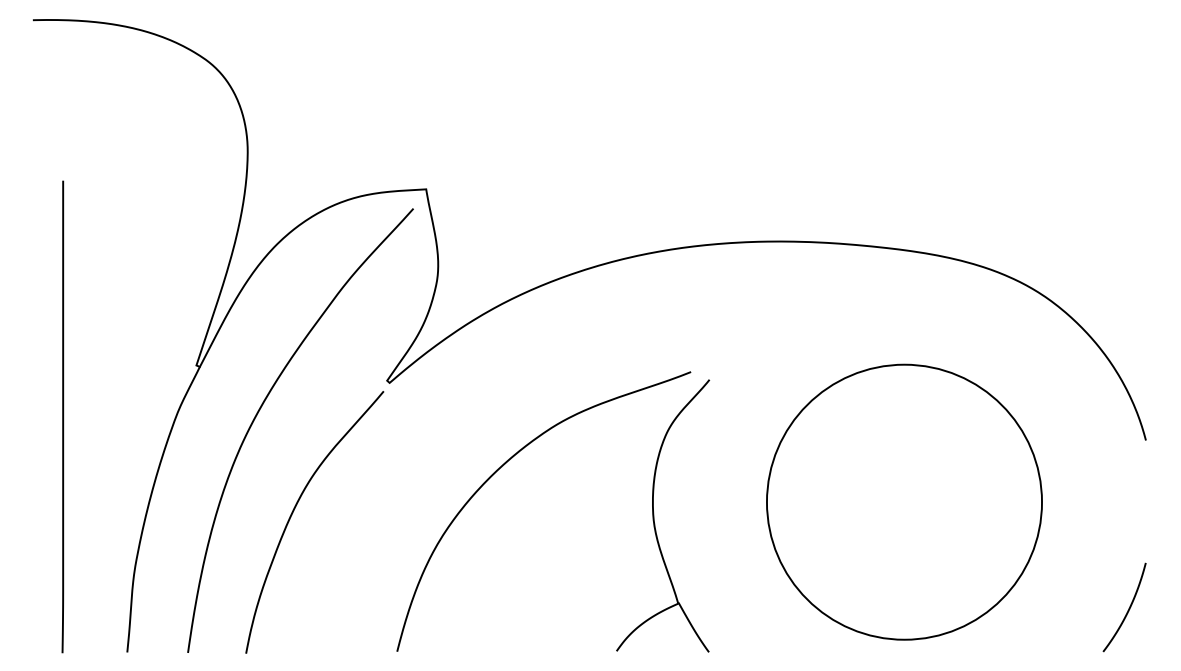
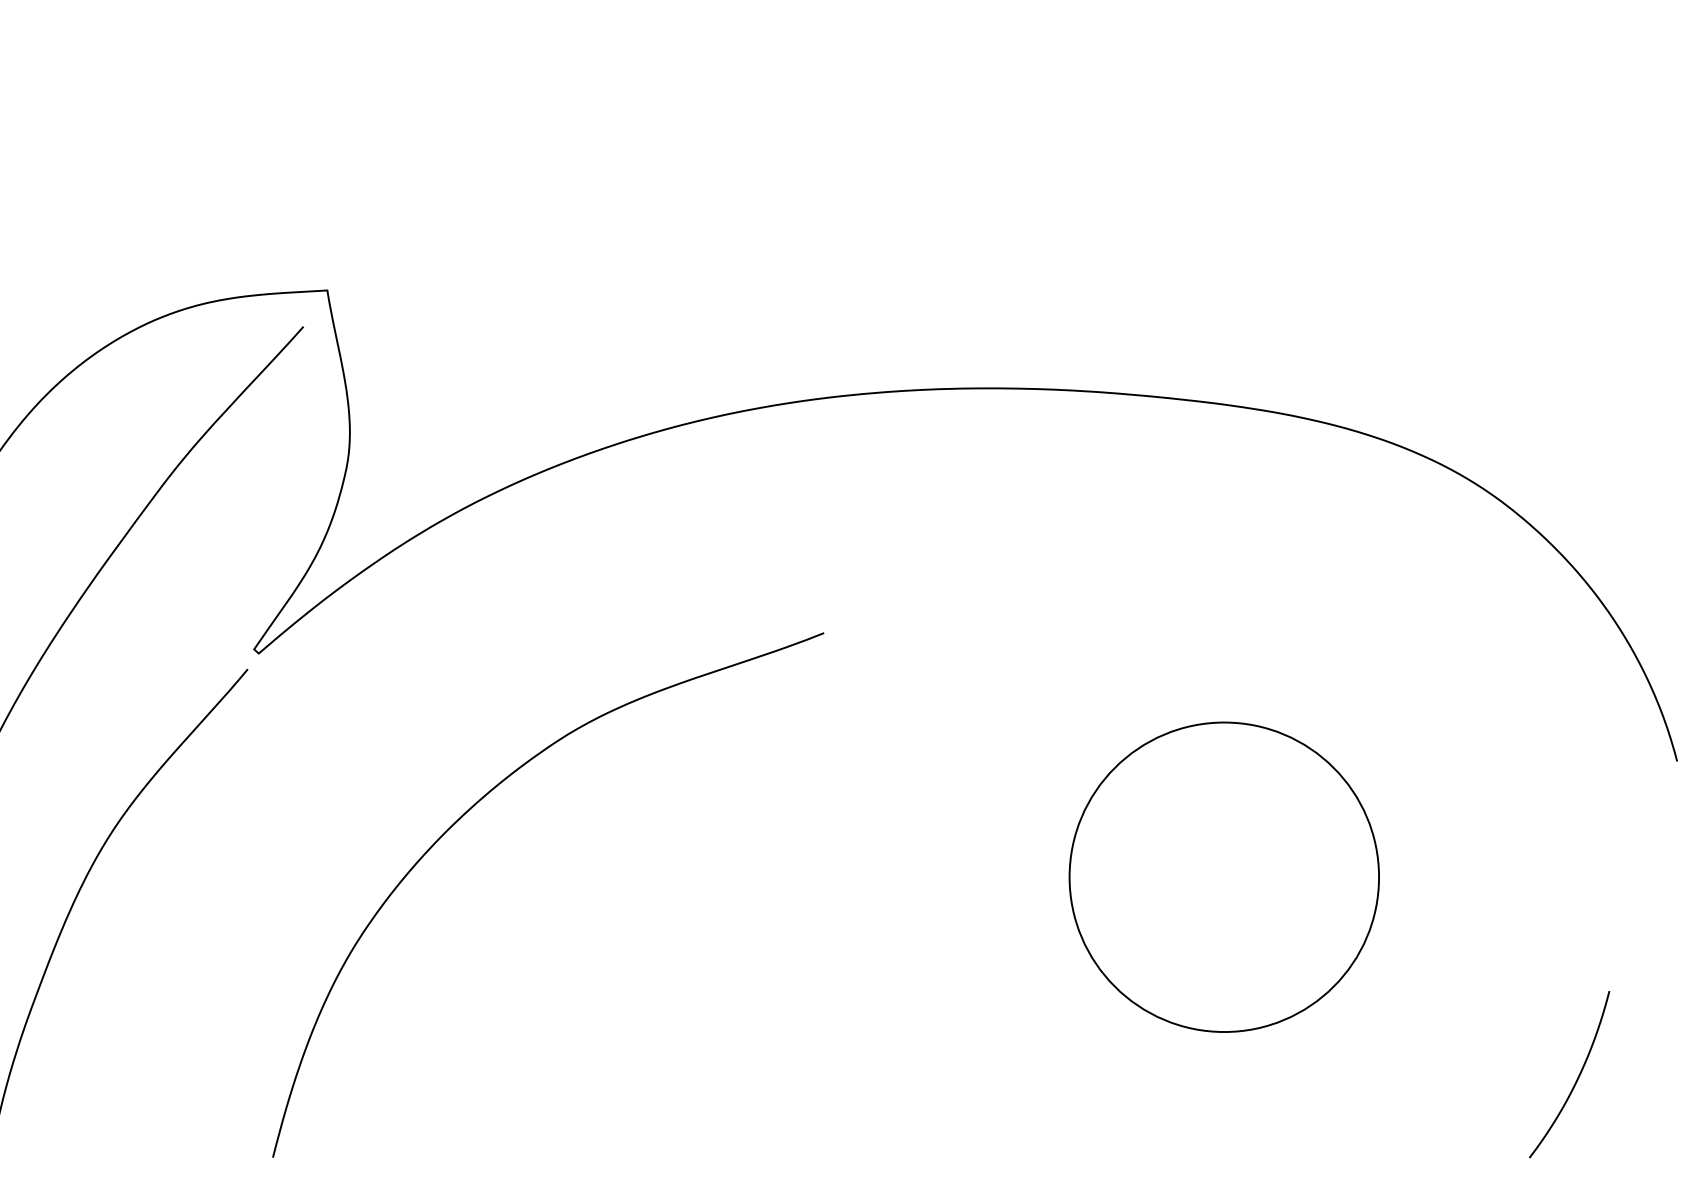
circle: (904, 501) -> (1224, 875), size x0.6
part: (654, 515) -> (755, 902), removed
curve: (1128, 608) -> (1576, 1076), moved

